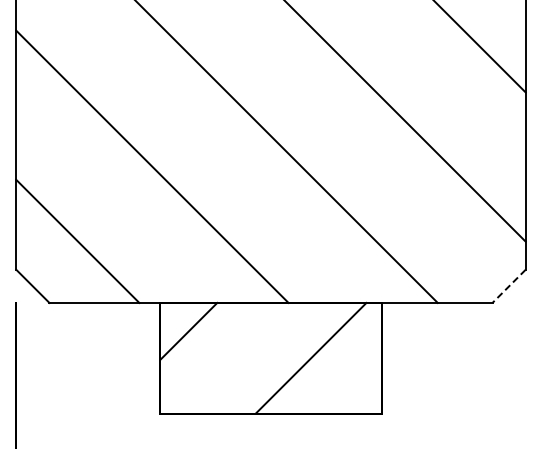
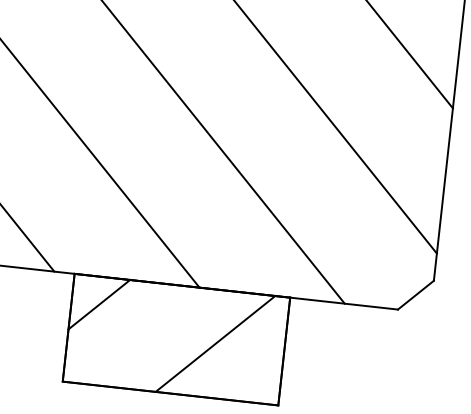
line: (508, 286) -> (415, 295), dashed -> solid

